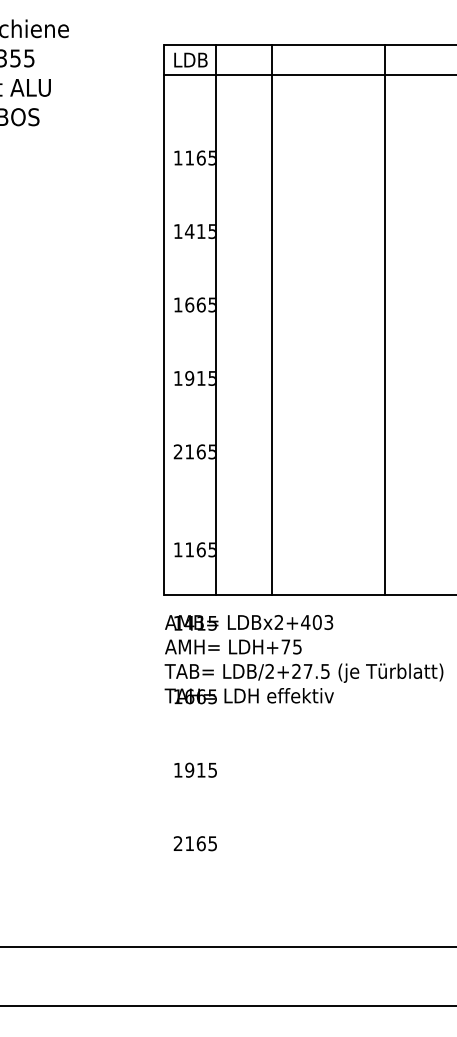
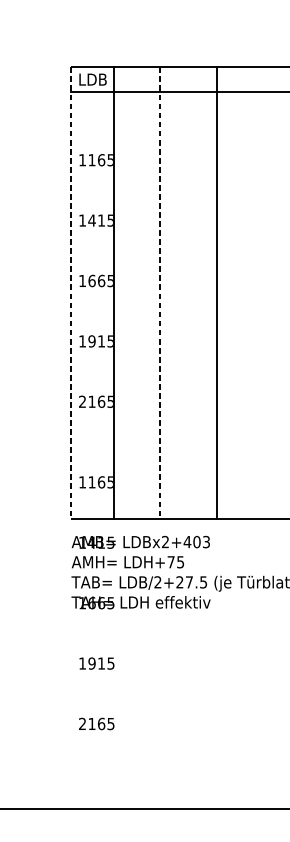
line: (163, 319) -> (70, 292), solid -> dashed
line: (272, 319) -> (160, 292), solid -> dashed
line: (385, 319) -> (216, 292), moved

